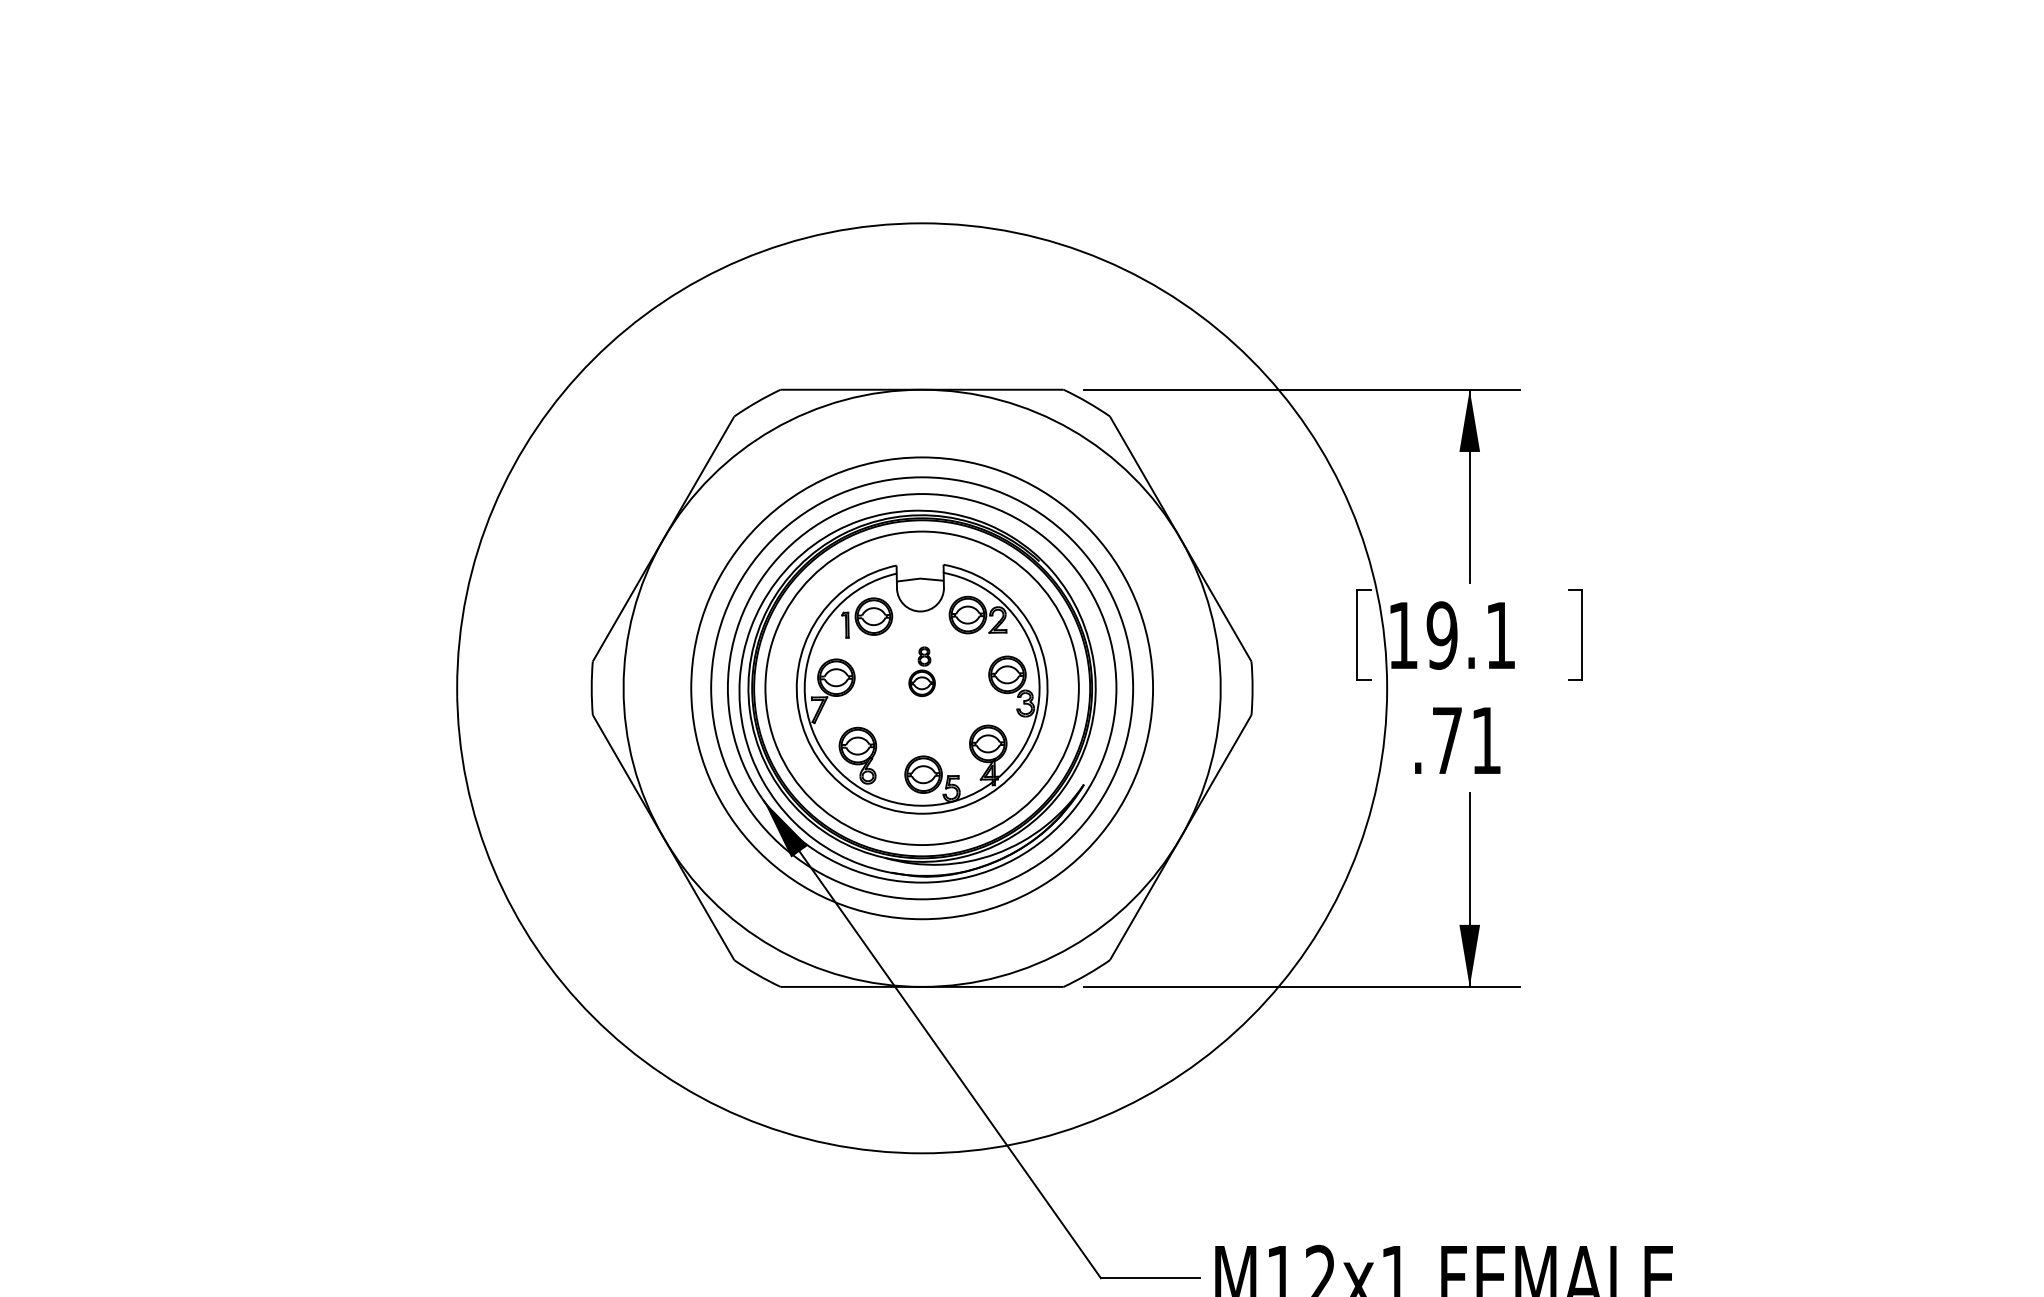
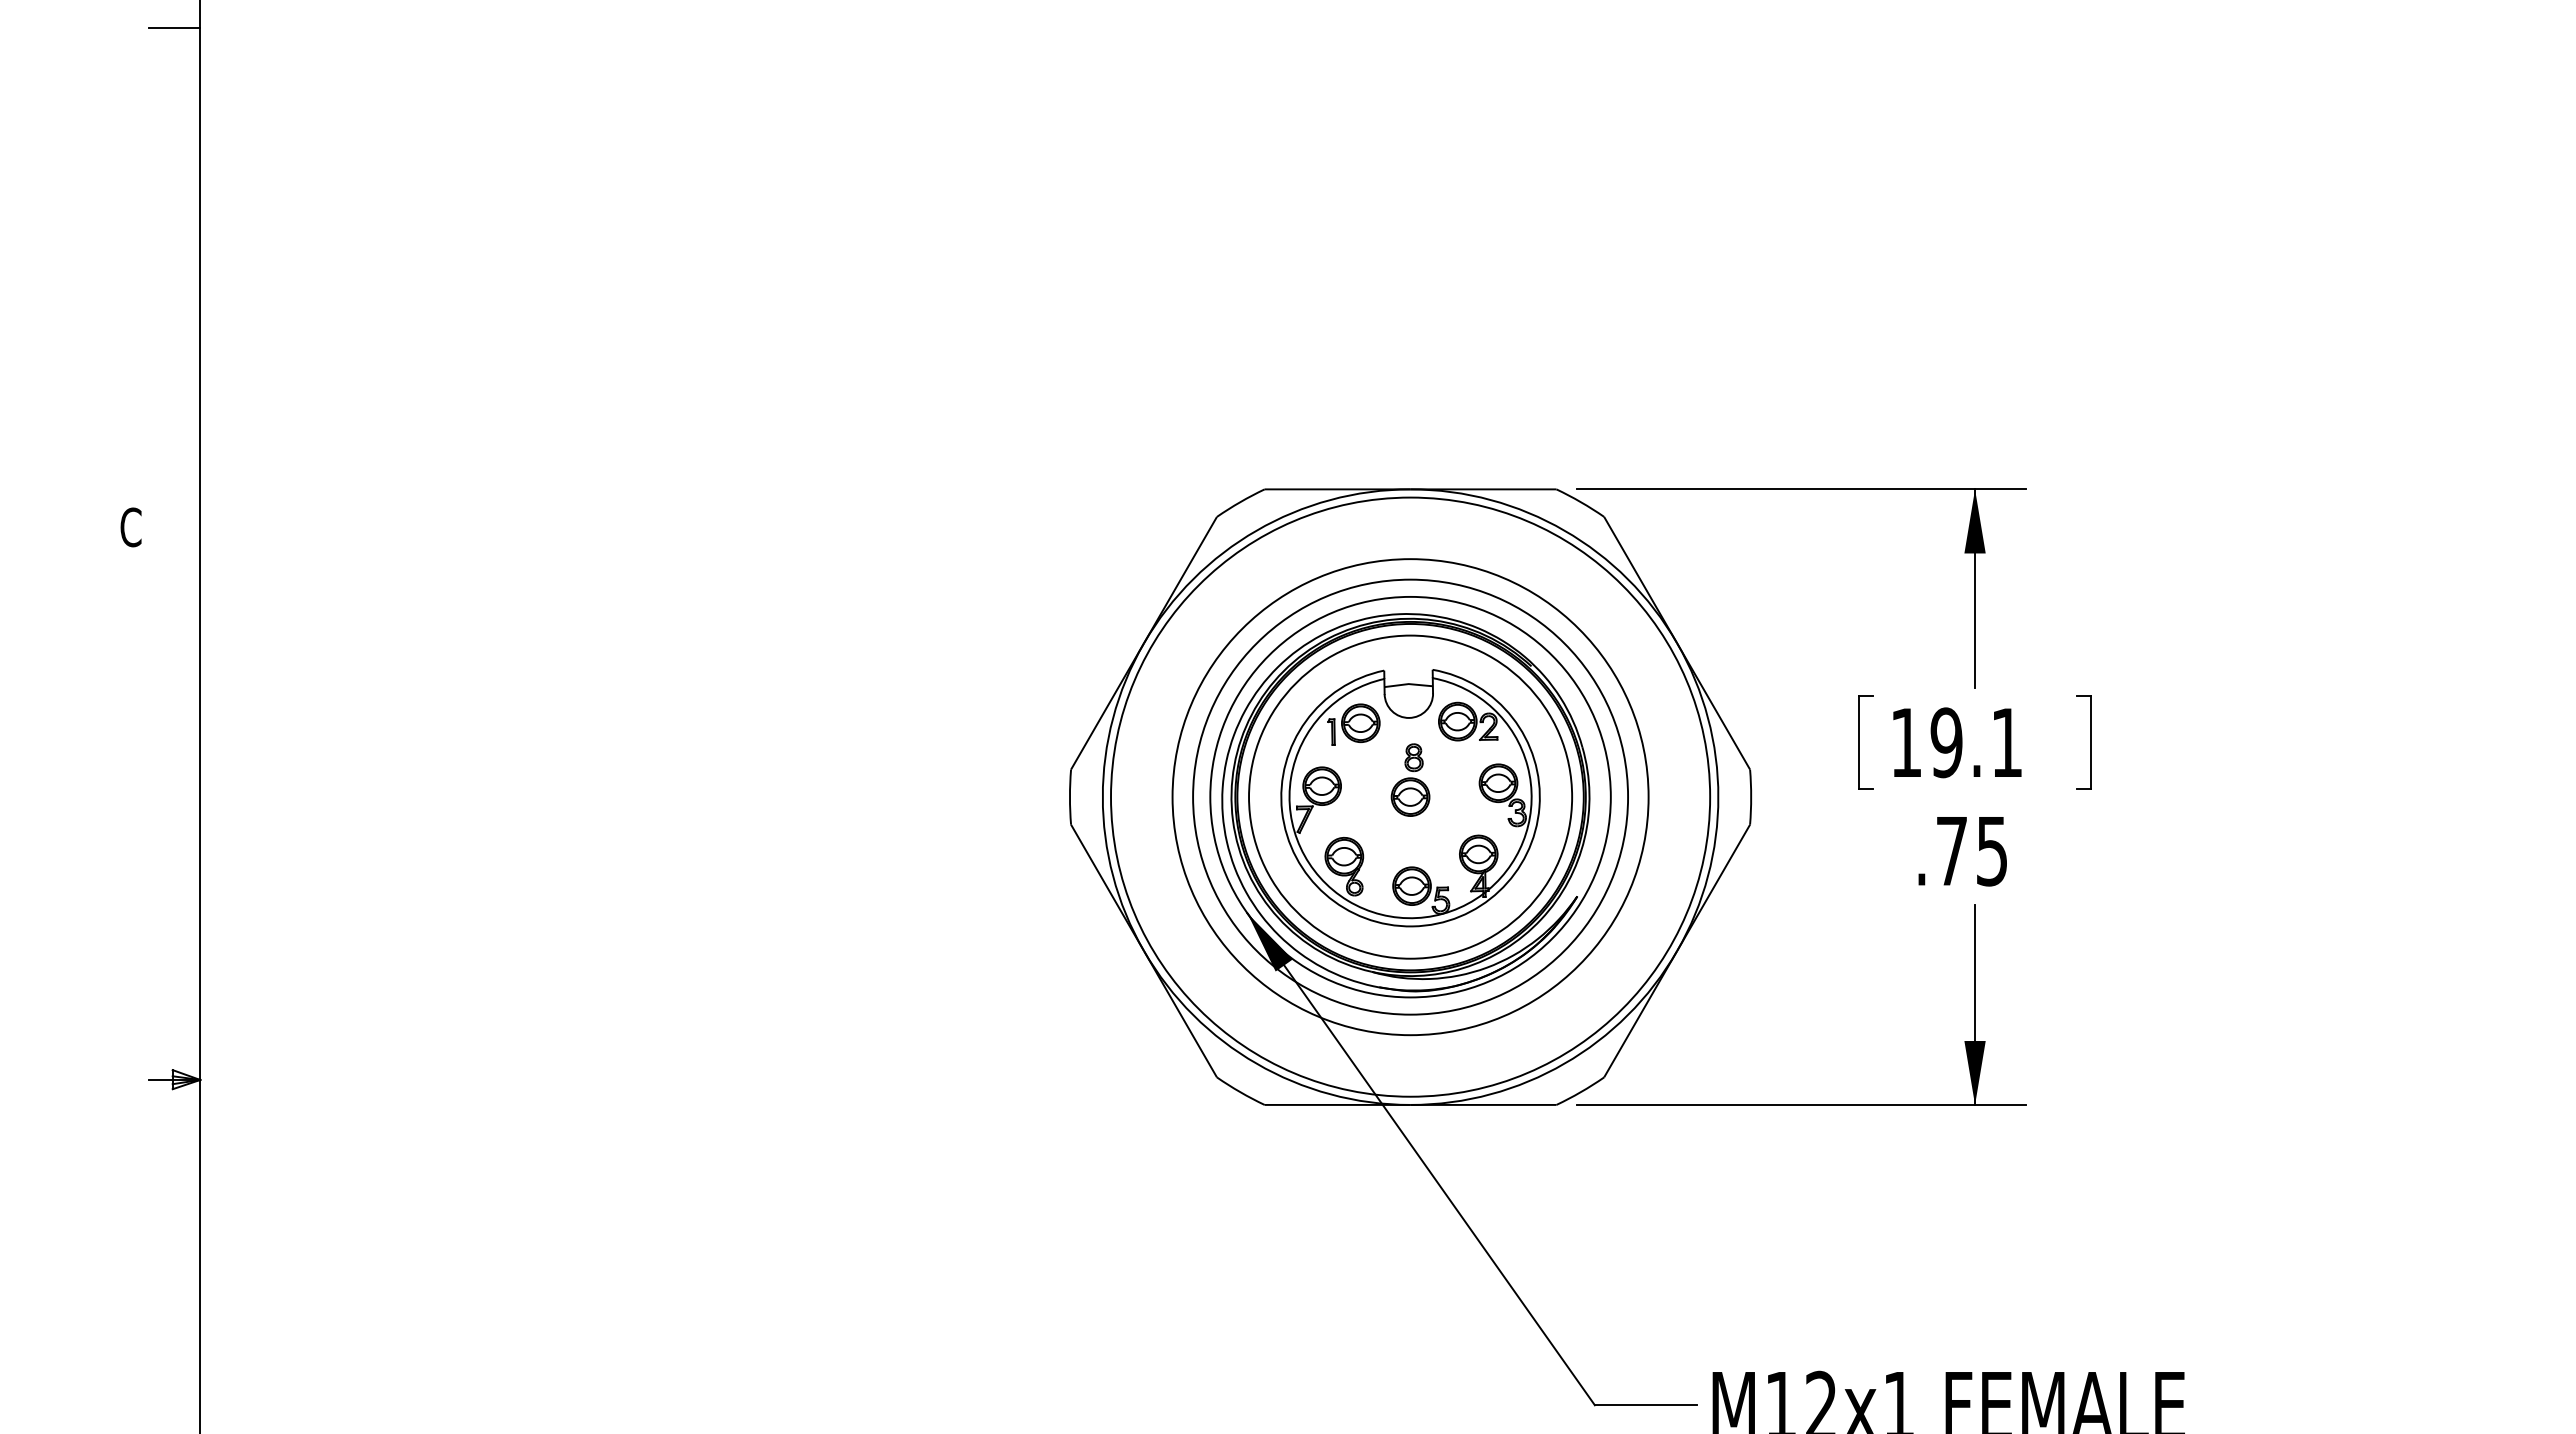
part: (922, 671) -> (1410, 779), size x1.43
circle: (922, 687) -> (1410, 796), size x0.62
text: (1485, 741) -> (1991, 851), .71 -> .75

